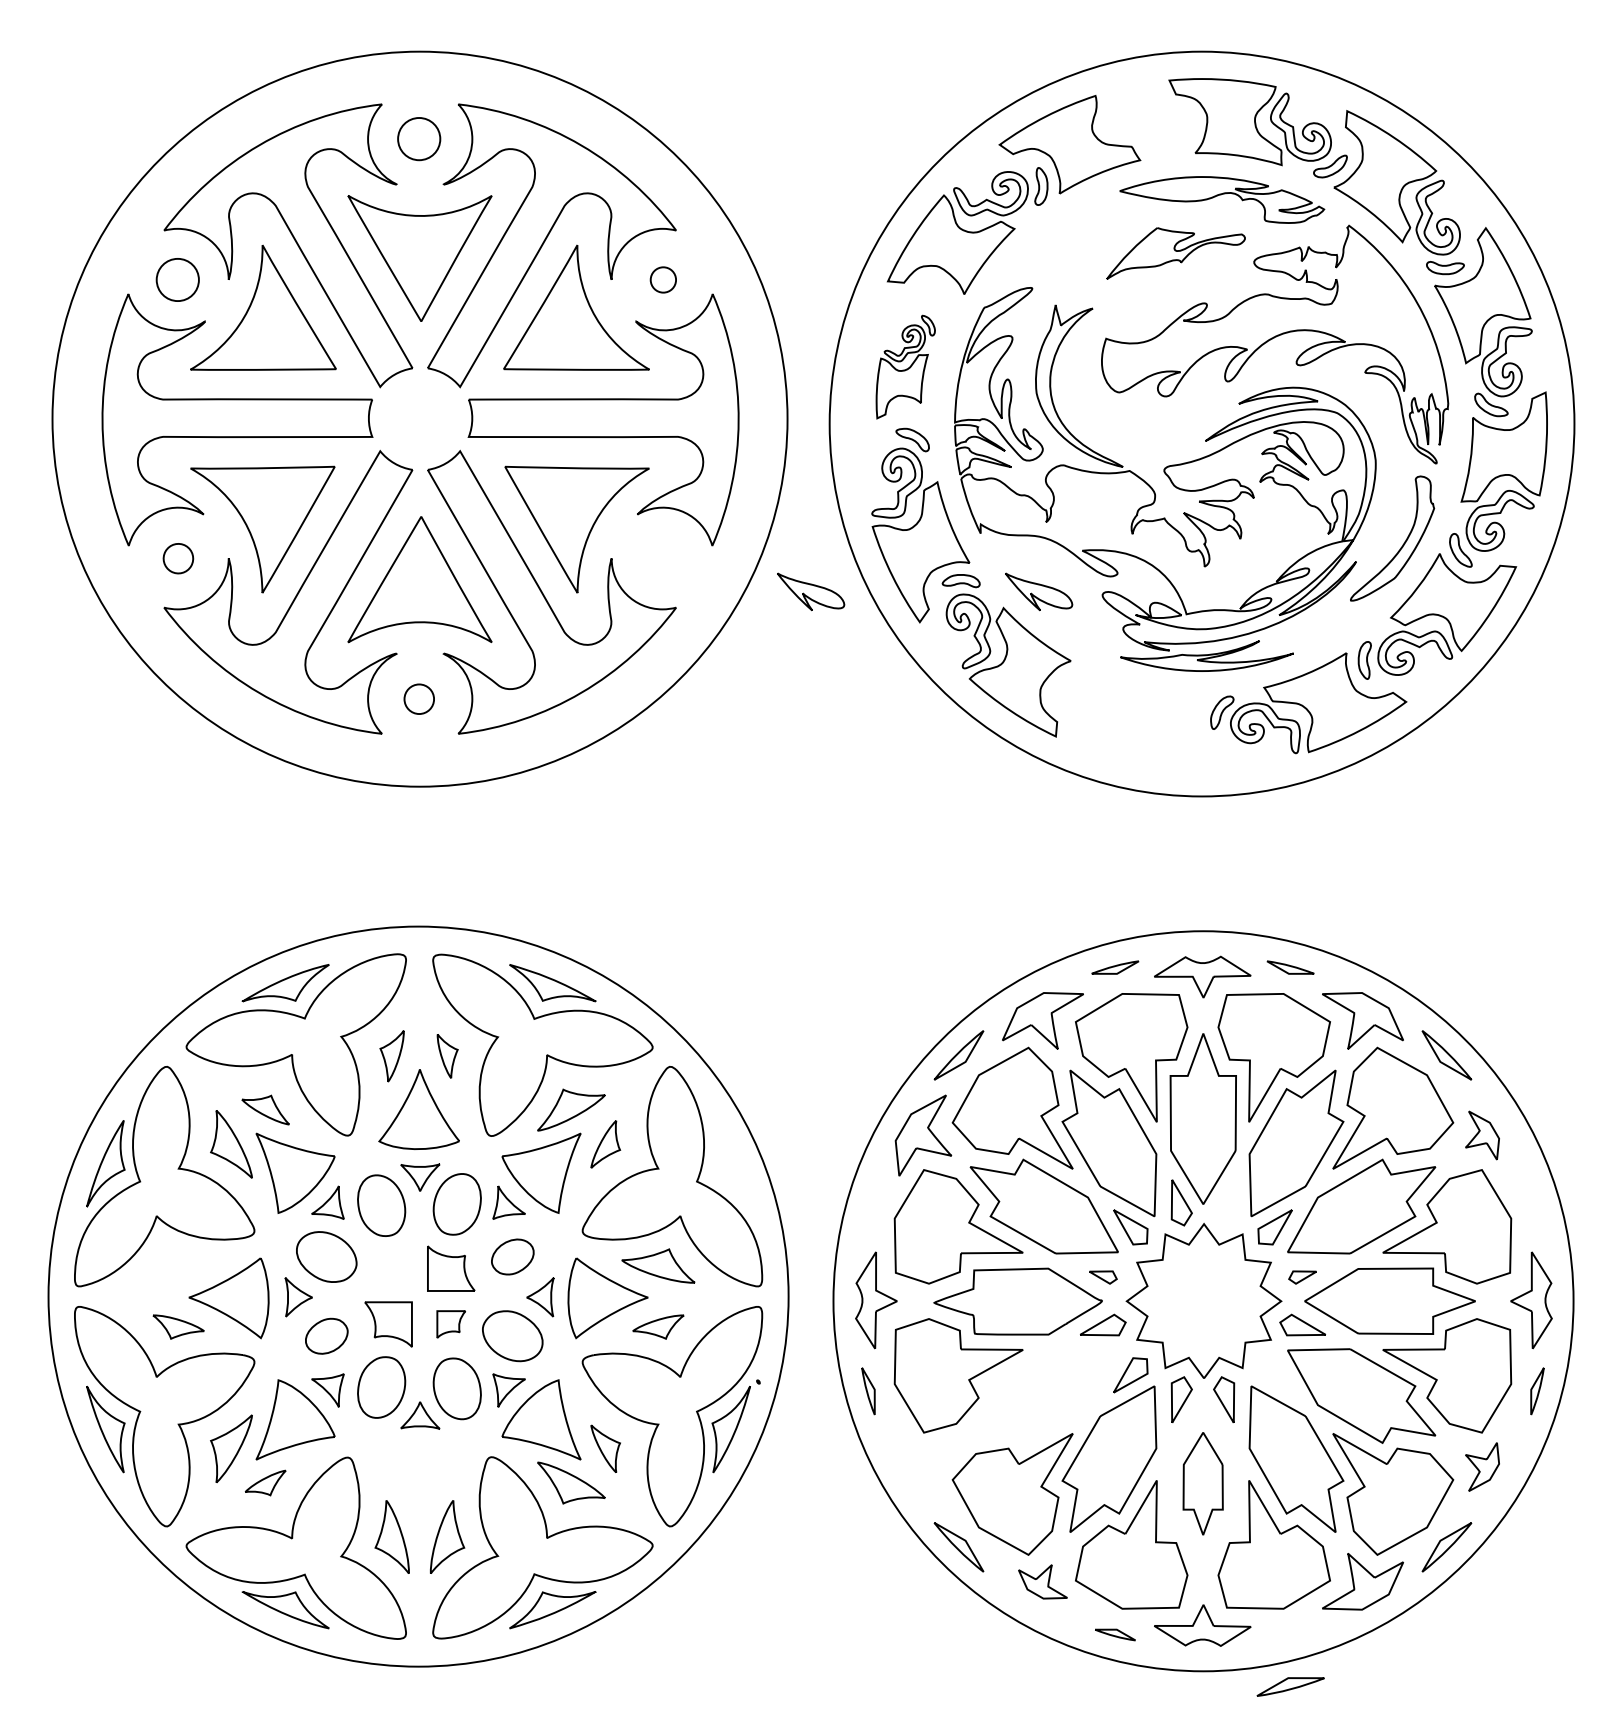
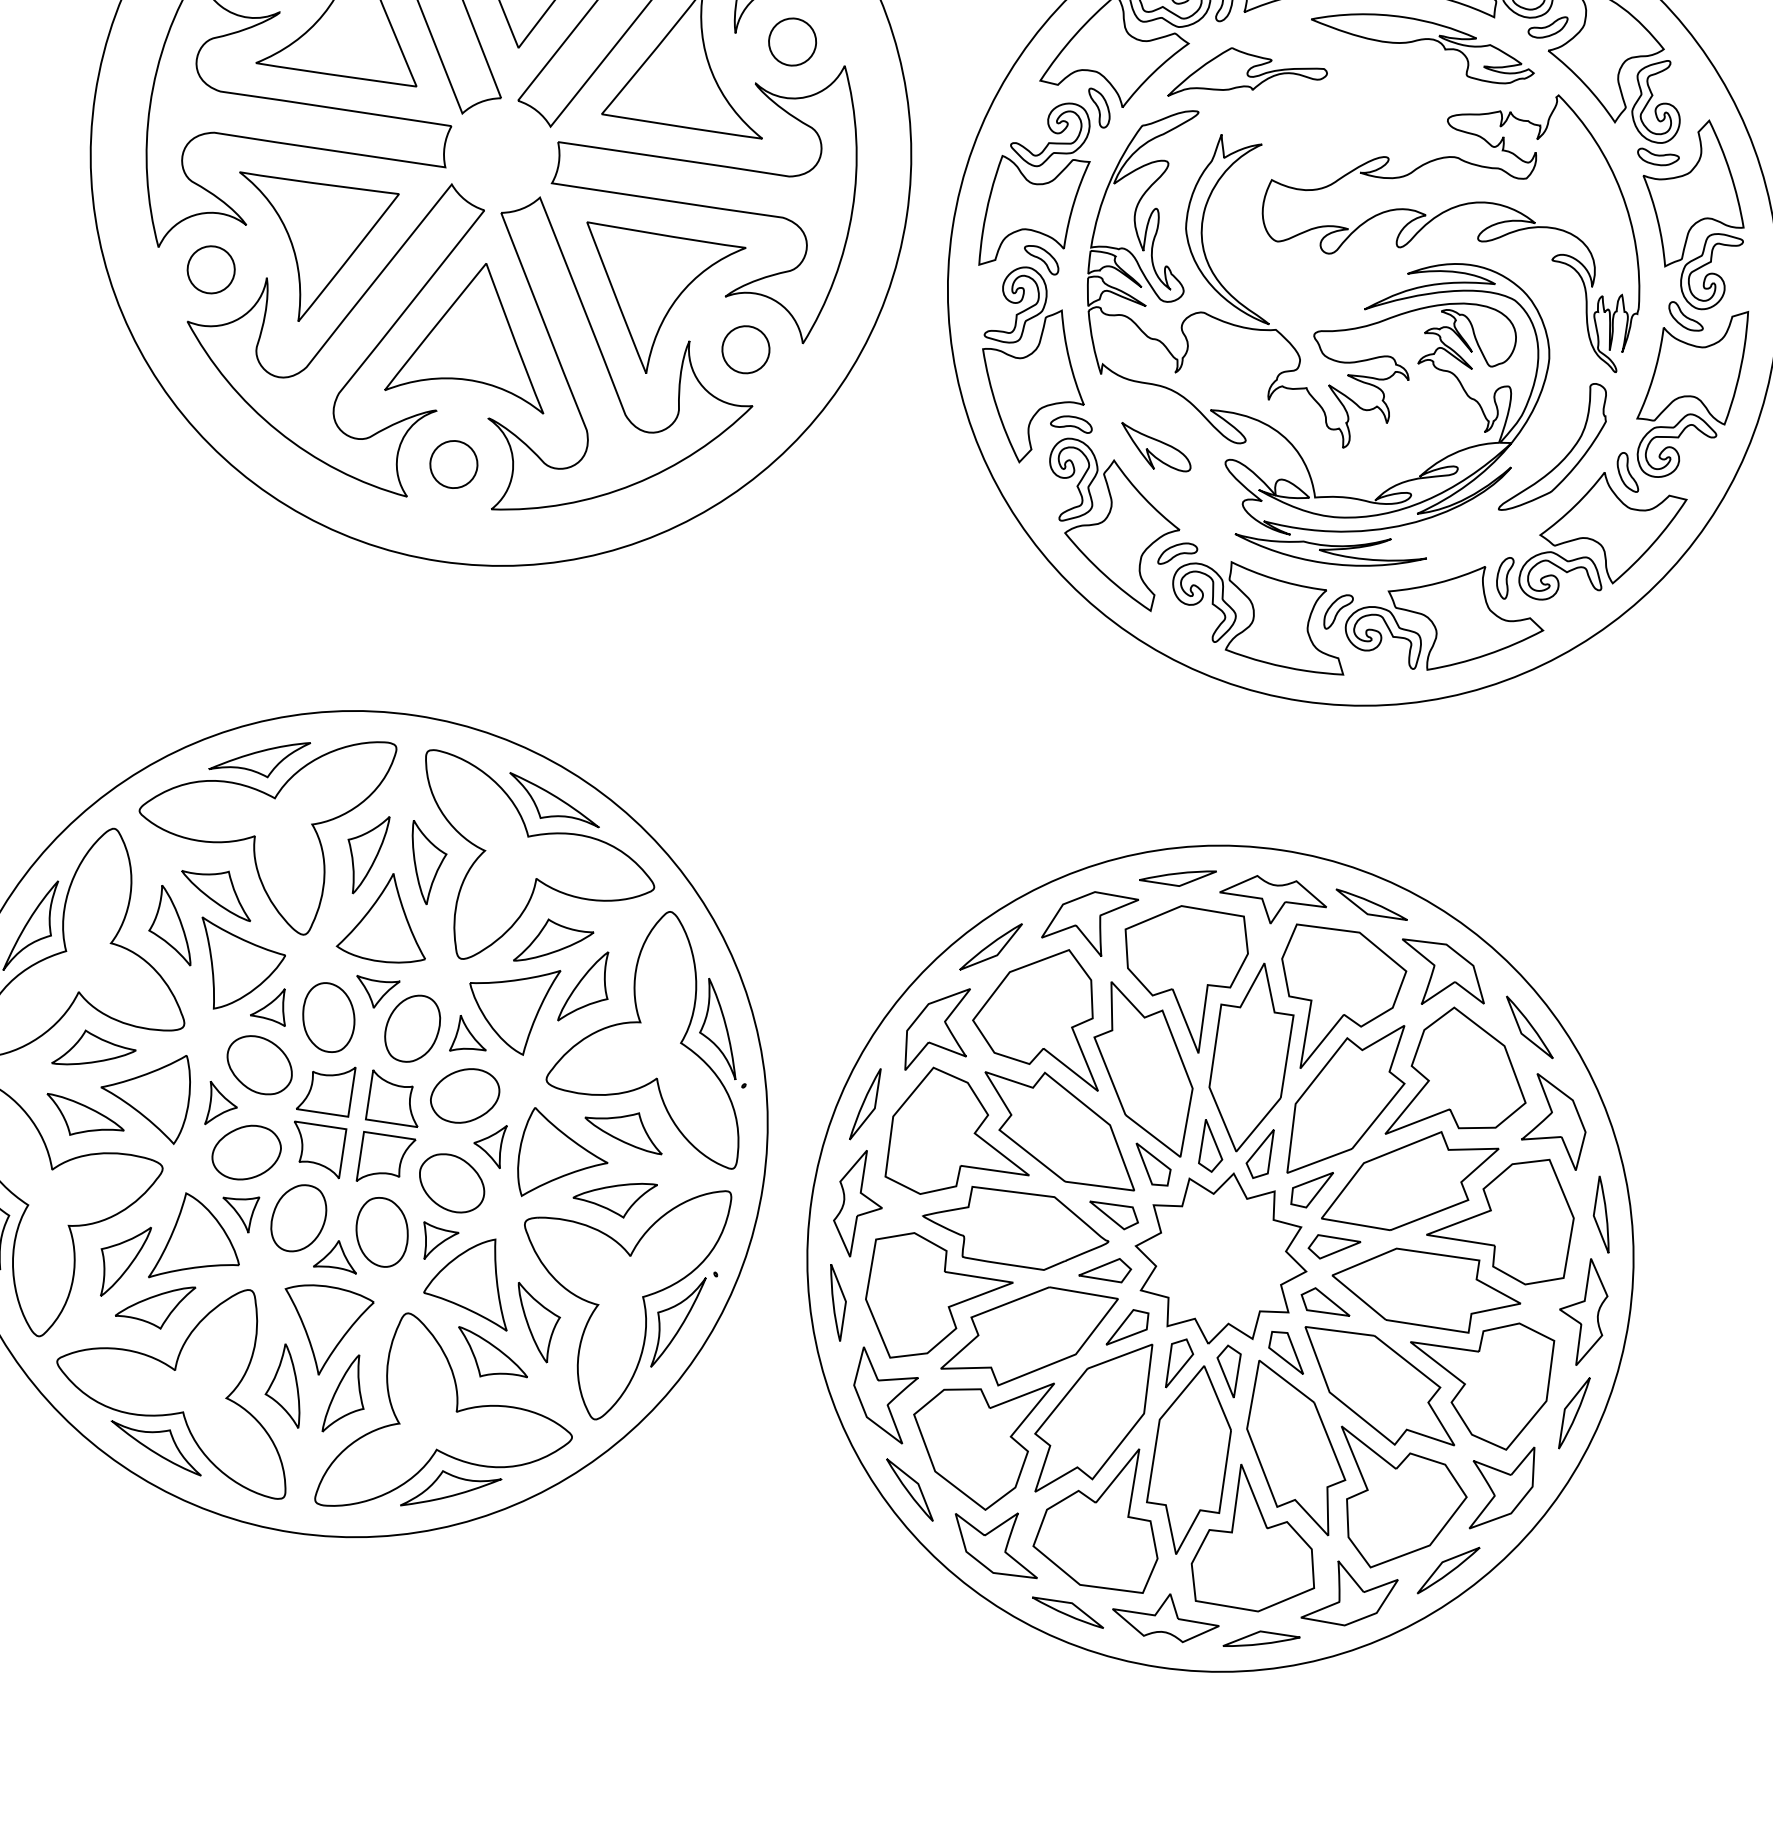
part: (1175, 253) -> (1247, 79), moved
part: (663, 279) -> (792, 41), size x1.67
part: (905, 366) -> (1045, 177), size x1.67
part: (178, 558) -> (211, 269), size x1.43
part: (662, 558) -> (745, 349), added
part: (811, 591) -> (904, 410), removed
part: (419, 699) -> (454, 465), size x1.43
part: (1145, 719) -> (1252, 606), added
part: (1115, 967) -> (1178, 875), size x1.43
part: (1290, 967) -> (1371, 904), size x1.43
part: (391, 1056) -> (364, 854), size x1.43
part: (447, 1056) -> (426, 863), size x1.67
part: (265, 1109) -> (216, 892), size x1.43
part: (1482, 1135) -> (1555, 1121), size x1.67
part: (605, 1144) -> (586, 986), size x1.43
part: (735, 1166) -> (726, 1032), added
part: (1224, 1202) -> (1259, 1153), added
part: (868, 1211) -> (865, 1104), added
part: (1537, 1211) -> (1604, 1214), added
part: (512, 1256) -> (464, 1095), size x1.43
part: (178, 1265) -> (94, 1050), added
part: (388, 1268) -> (326, 1088), added
part: (1103, 1277) -> (1113, 1216), size x1.67
part: (1302, 1277) -> (1333, 1248), size x1.67
part: (451, 1324) -> (386, 1160), size x1.67
part: (178, 1326) -> (84, 1117), size x1.43
part: (658, 1326) -> (614, 1196), size x1.43
part: (326, 1336) -> (246, 1152), size x1.43
part: (1274, 1375) -> (1286, 1352), added
part: (868, 1391) -> (835, 1303), size x1.43
part: (1537, 1391) -> (1574, 1413), size x1.43
part: (1043, 1395) -> (1028, 1336), added
part: (605, 1448) -> (535, 1322), size x1.43
part: (923, 1466) -> (884, 1394), added
part: (1482, 1466) -> (1501, 1487), size x1.67
part: (265, 1482) -> (154, 1304), size x1.67
part: (418, 1483) -> (323, 1330), added
part: (1202, 1483) -> (1189, 1459), size x1.67
part: (1042, 1581) -> (996, 1541), size x1.67
part: (1115, 1634) -> (1068, 1612), size x1.67
part: (1290, 1686) -> (1261, 1640), moved

